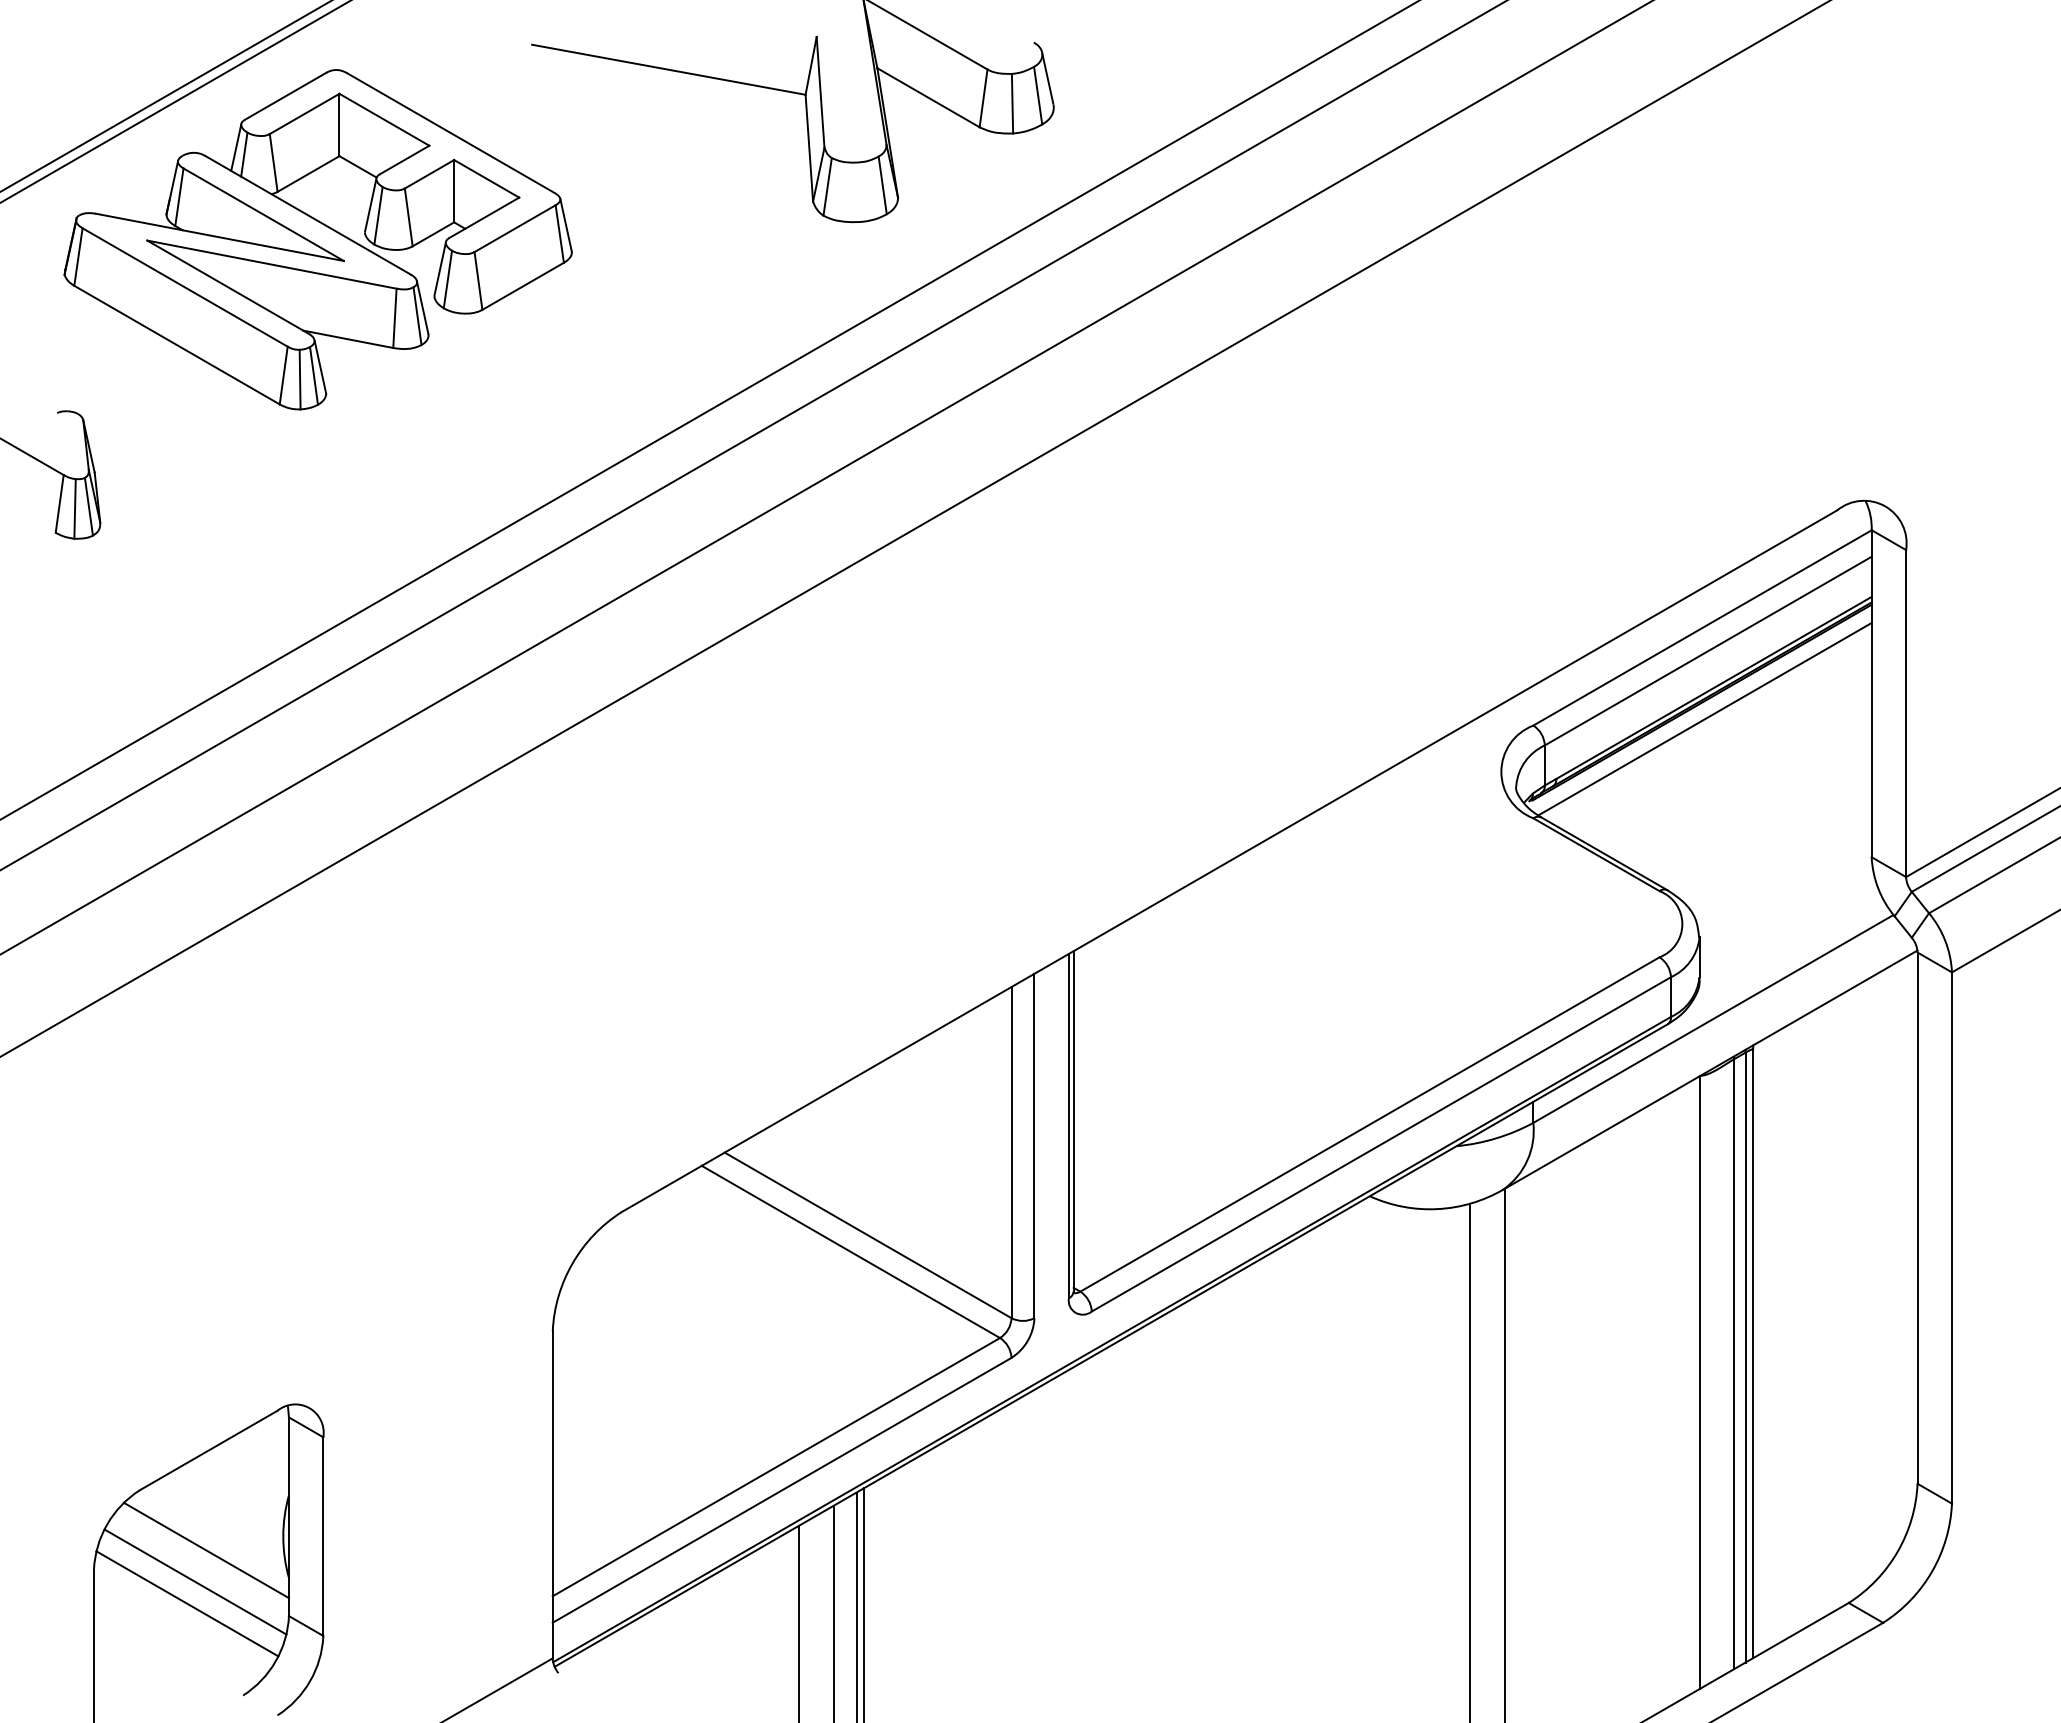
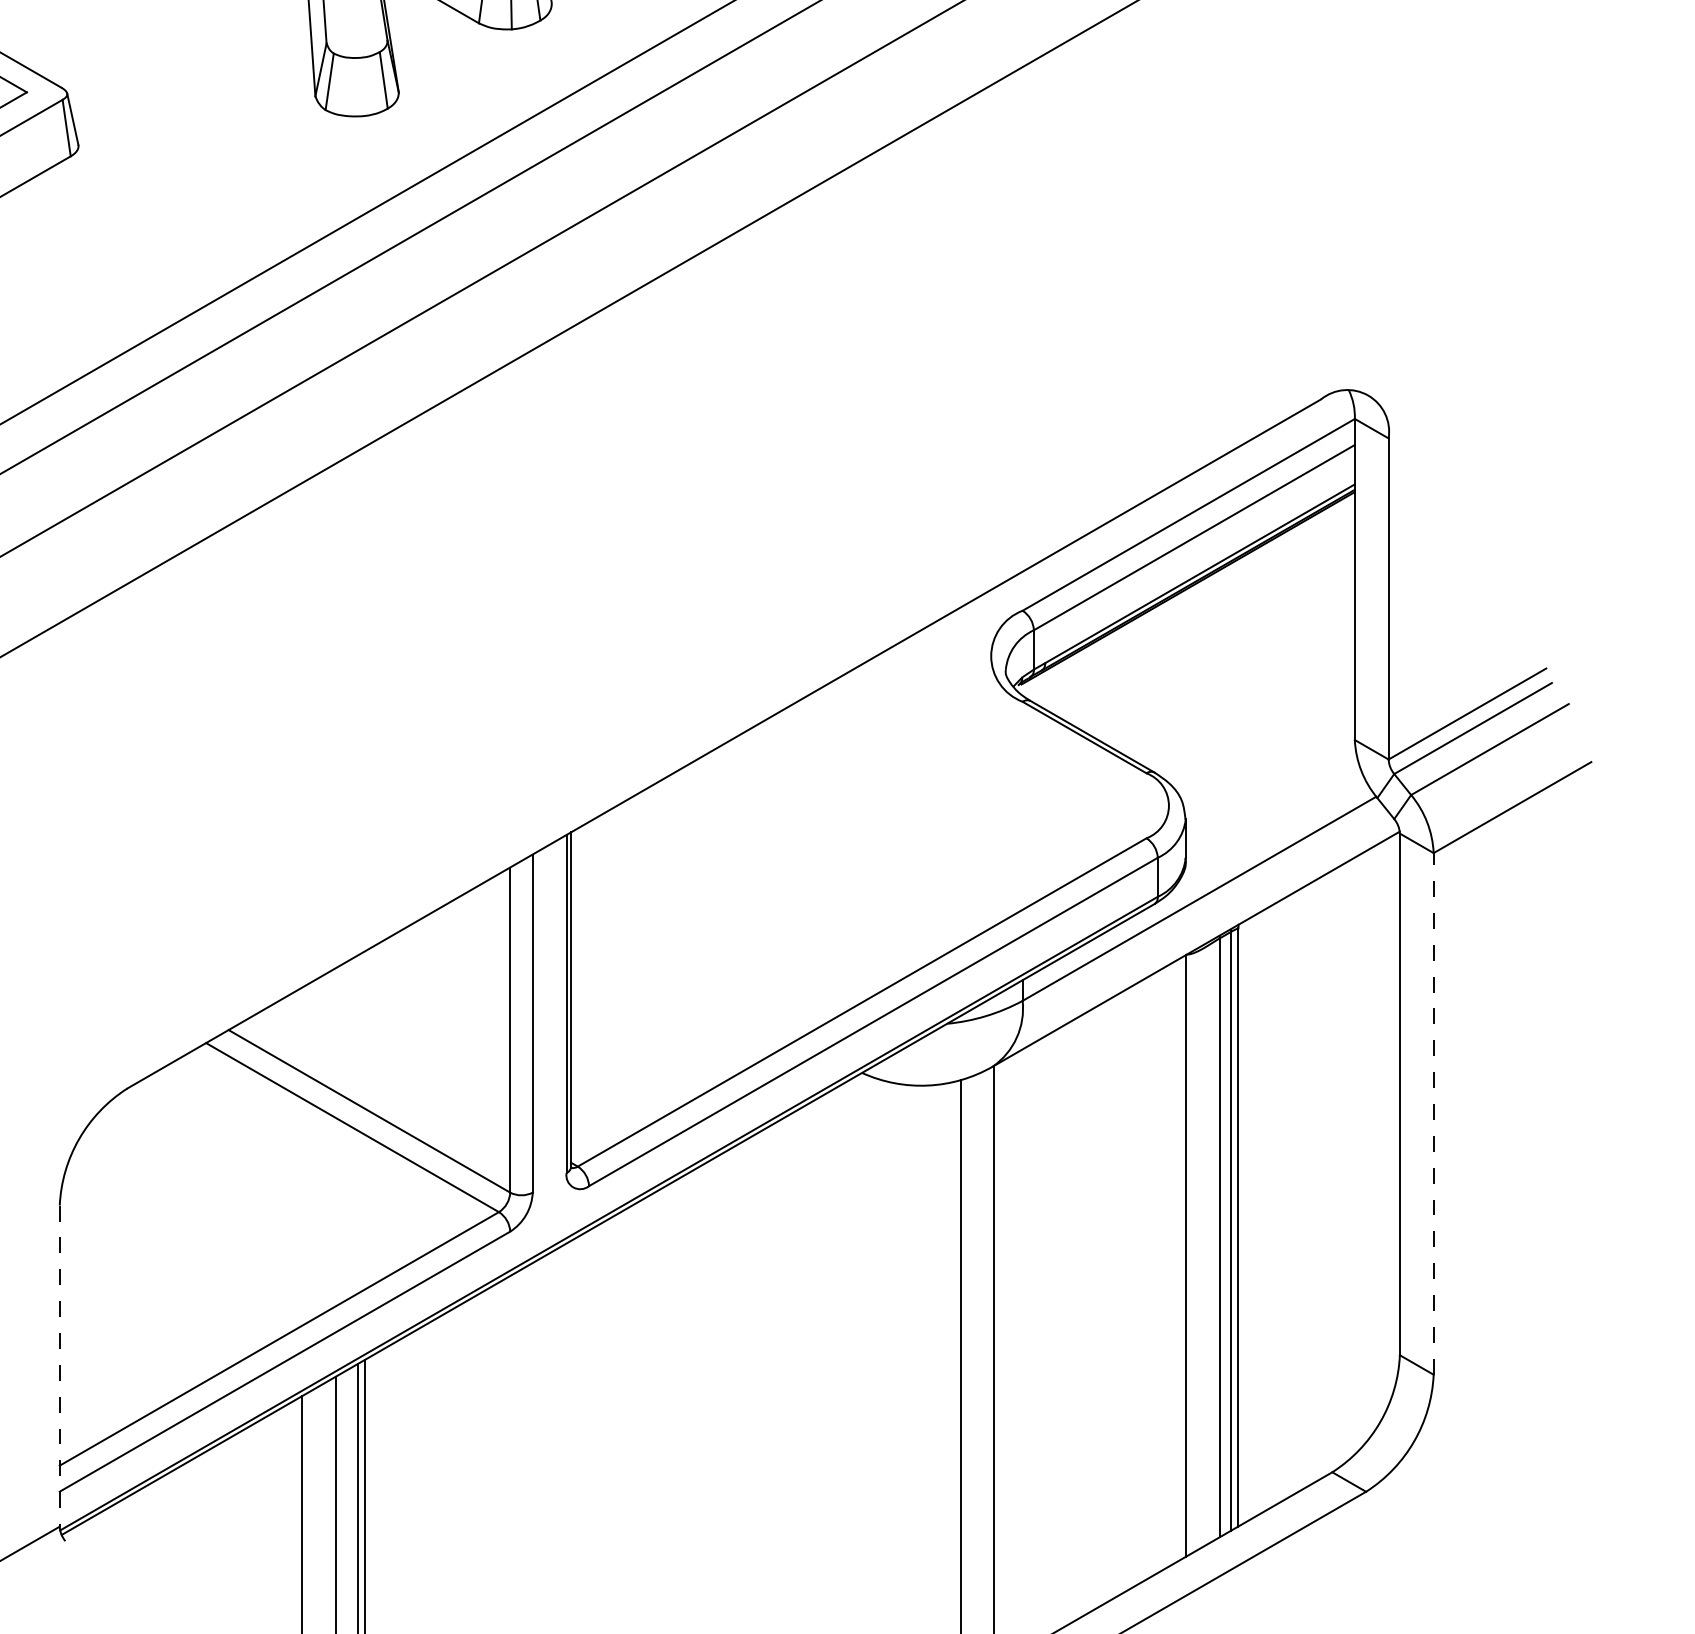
line: (1704, 718) -> (1190, 603), removed
line: (1951, 1238) -> (1433, 1114), solid -> dashed
line: (552, 1494) -> (59, 1365), solid -> dashed

